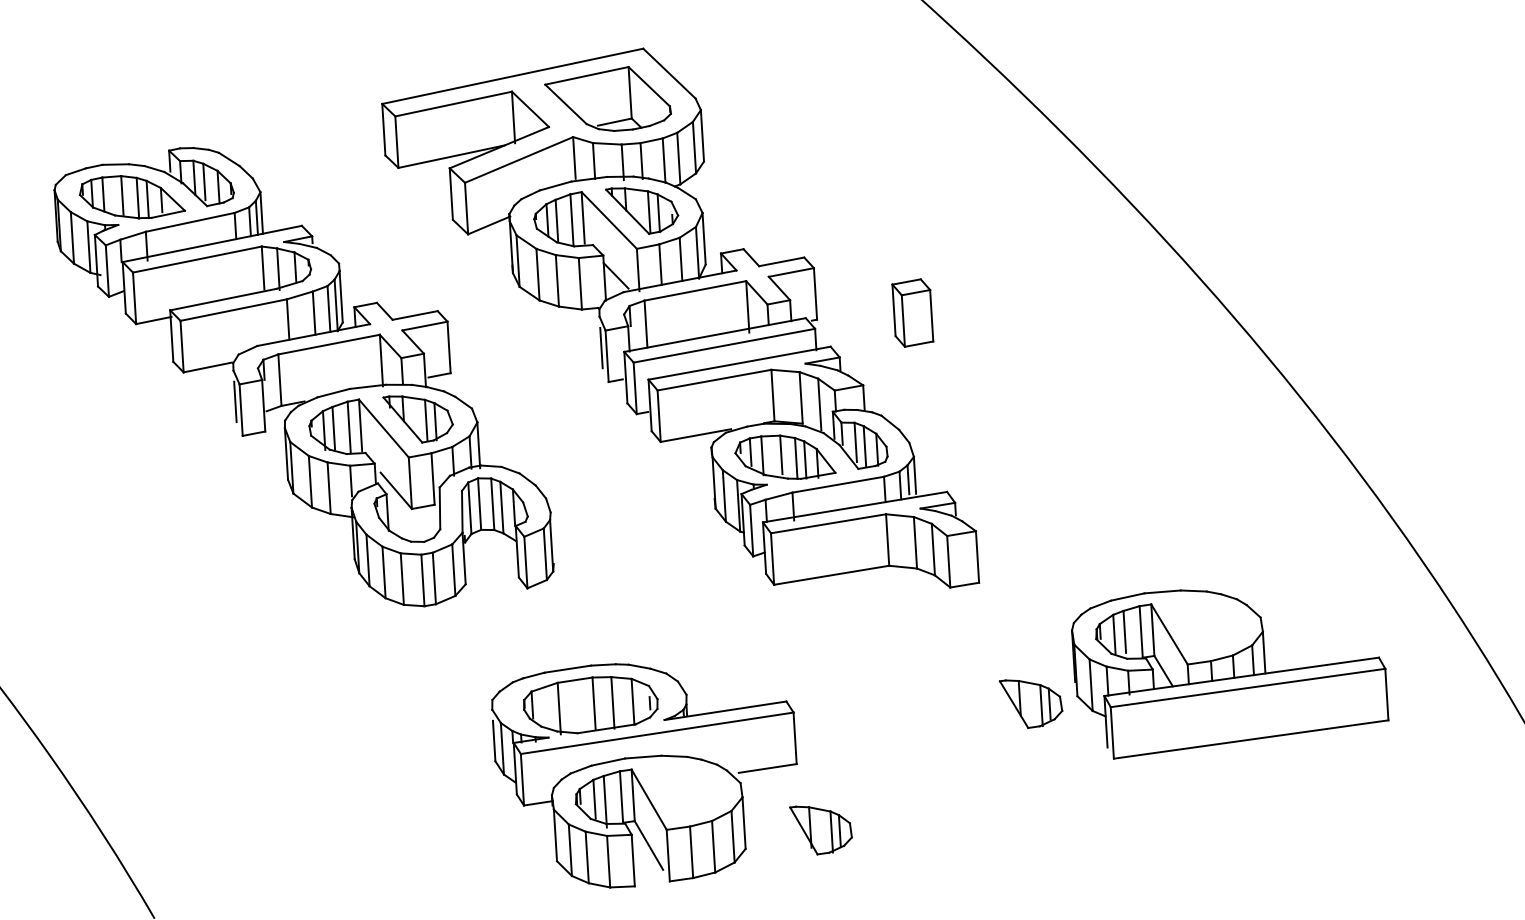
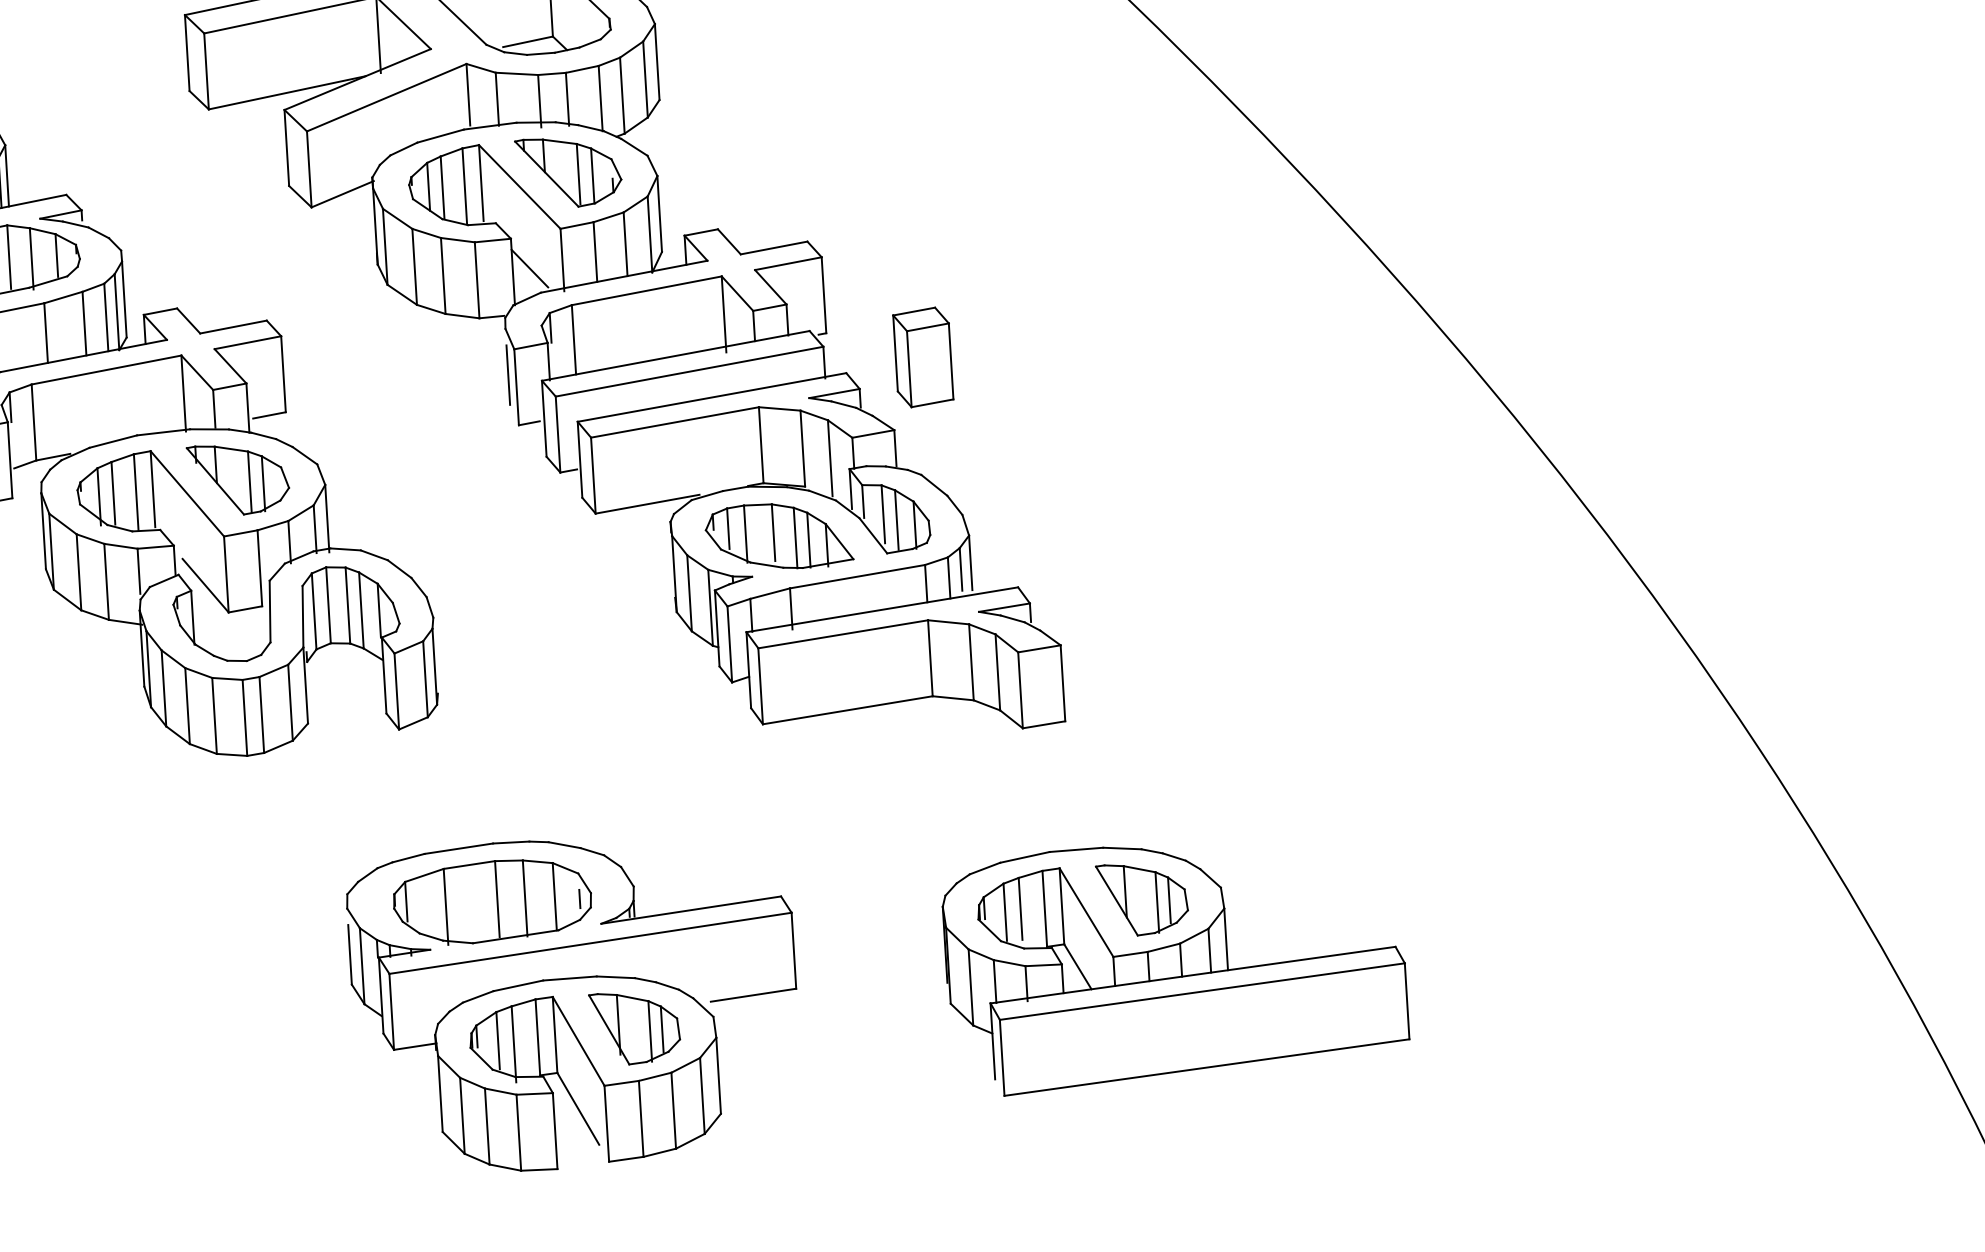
part: (912, 312) -> (922, 356), moved
part: (1230, 674) -> (1176, 971), moved
part: (820, 830) -> (633, 1029), moved

